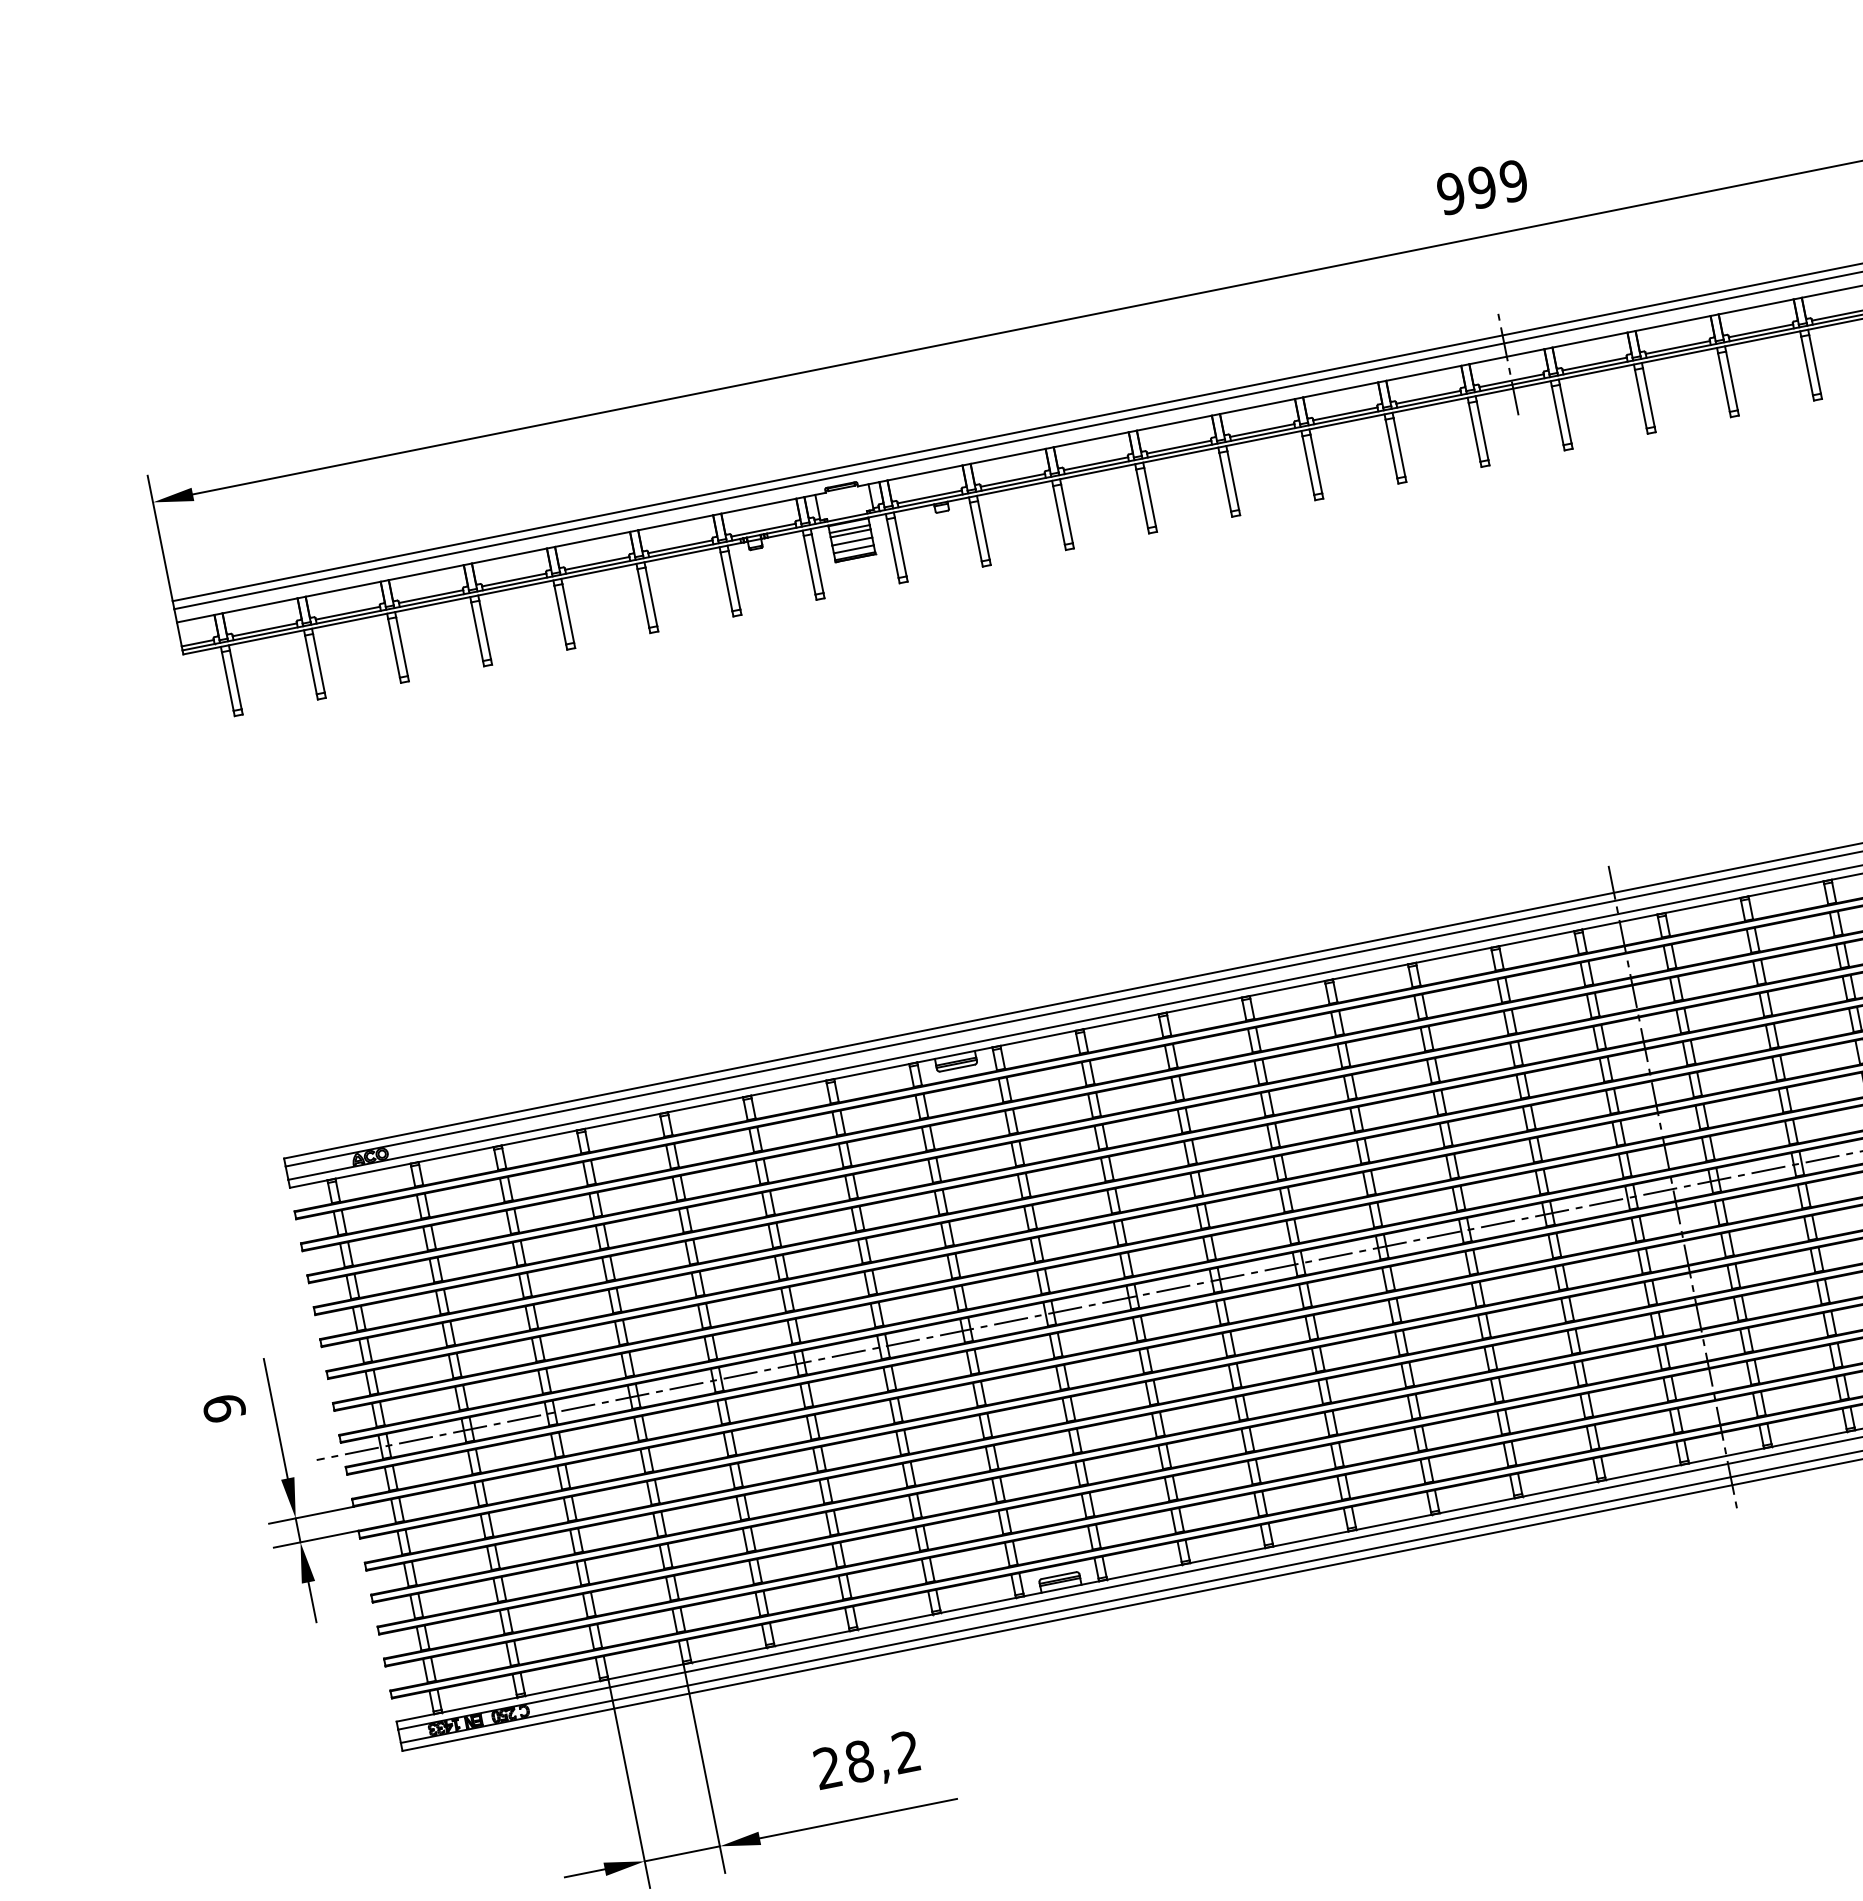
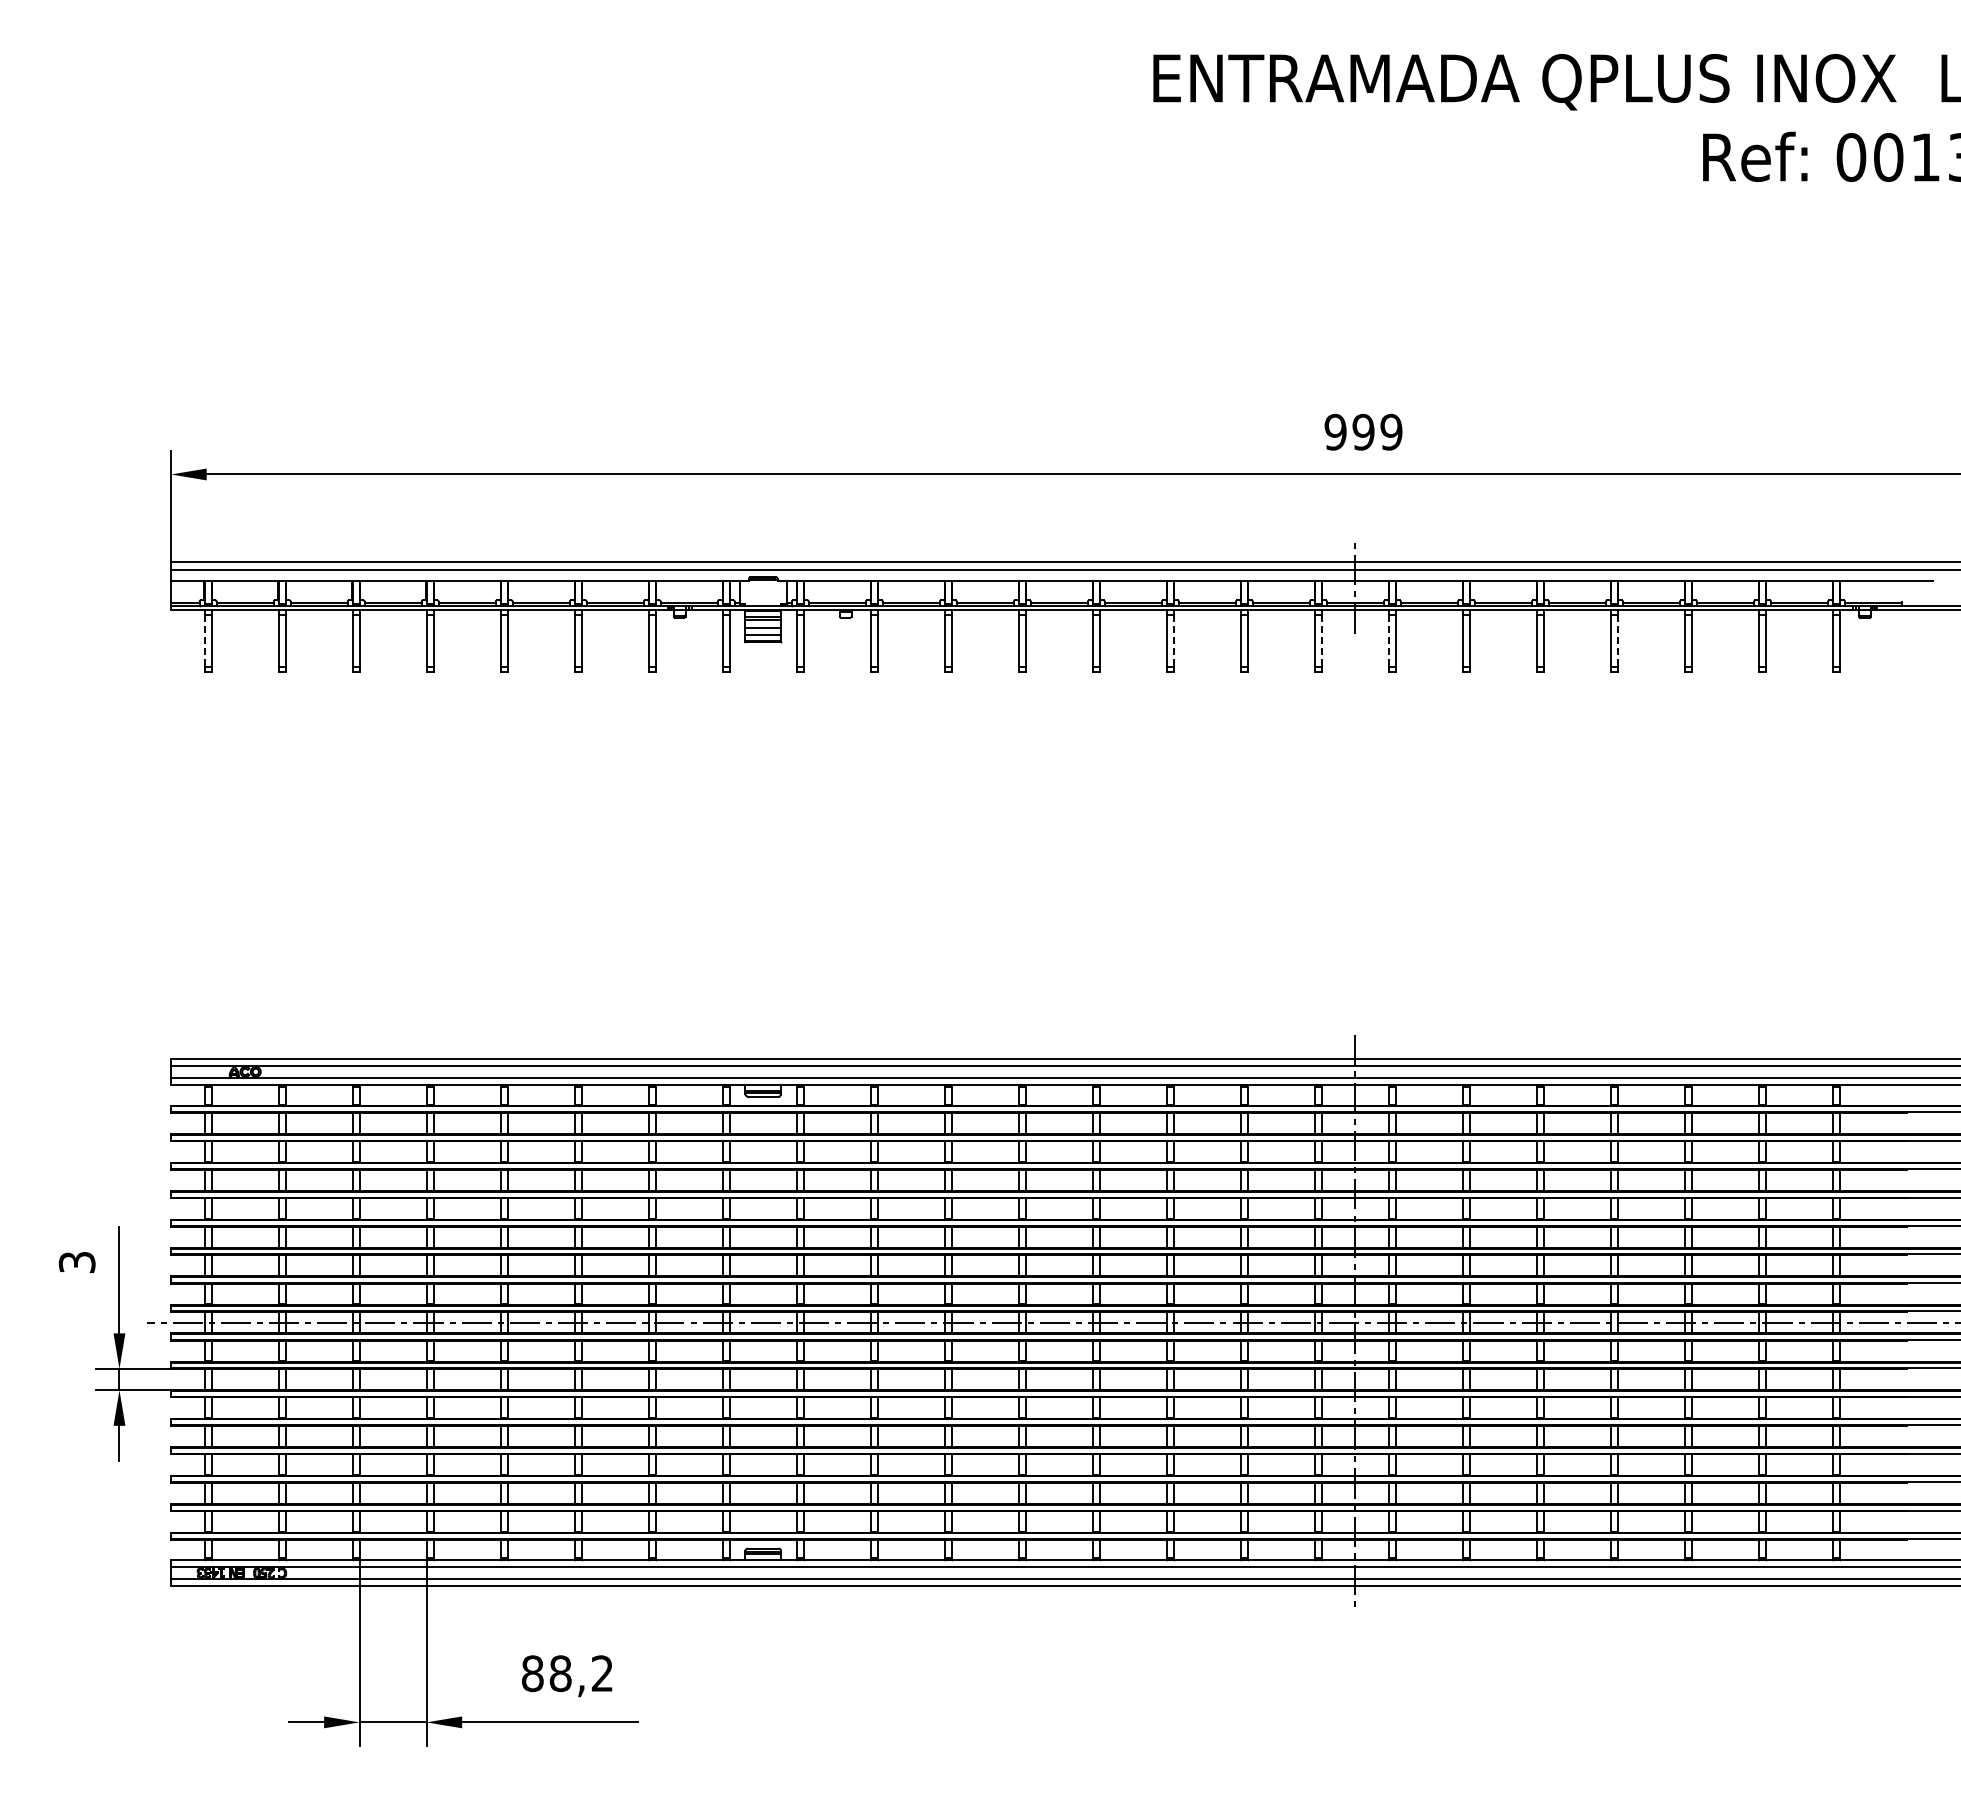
line: (1815, 365) -> (1618, 641), solid -> dashed
line: (1557, 416) -> (1388, 641), solid -> dashed
line: (1482, 431) -> (1321, 641), solid -> dashed
line: (1316, 465) -> (1173, 641), solid -> dashed
line: (227, 682) -> (204, 641), solid -> dashed
text: (224, 1408) -> (77, 1262), 9 -> 3
text: (827, 1767) -> (532, 1673), 28,2 -> 88,2

